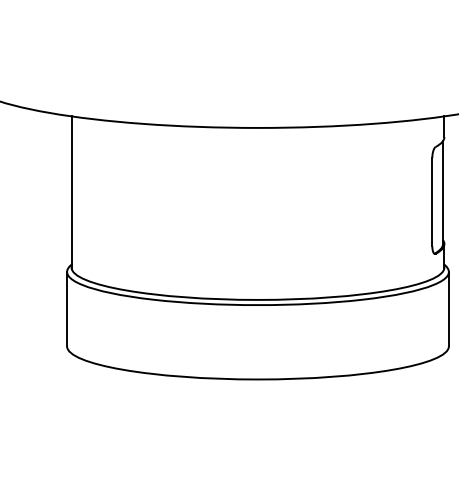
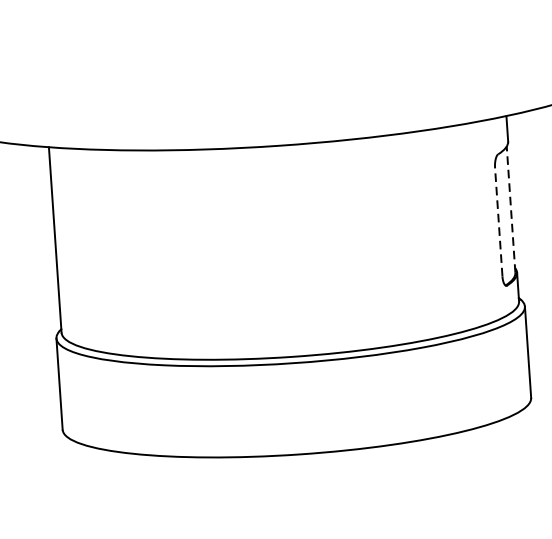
line: (443, 192) -> (511, 209), solid -> dashed
line: (432, 201) -> (498, 221), solid -> dashed

